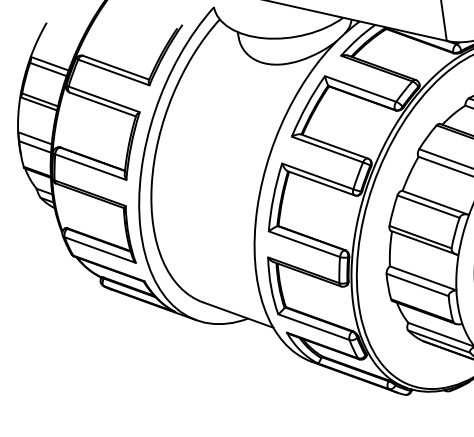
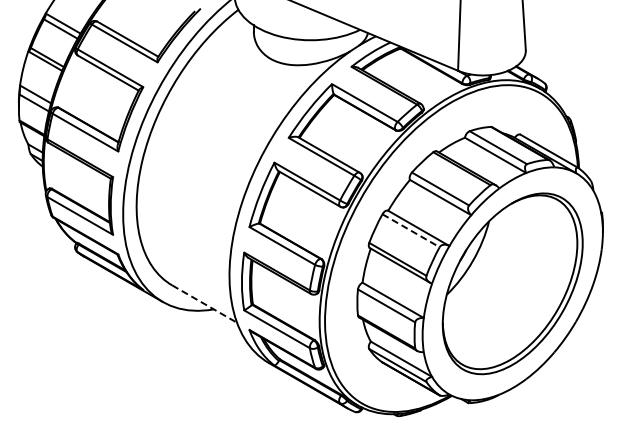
line: (428, 206) -> (411, 230), solid -> dashed
line: (239, 315) -> (205, 304), solid -> dashed

